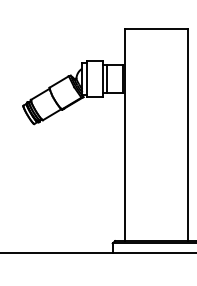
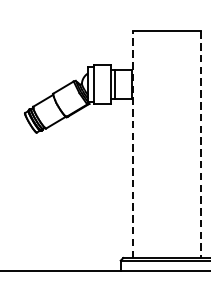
line: (124, 135) -> (133, 144), solid -> dashed
line: (187, 135) -> (200, 144), solid -> dashed

